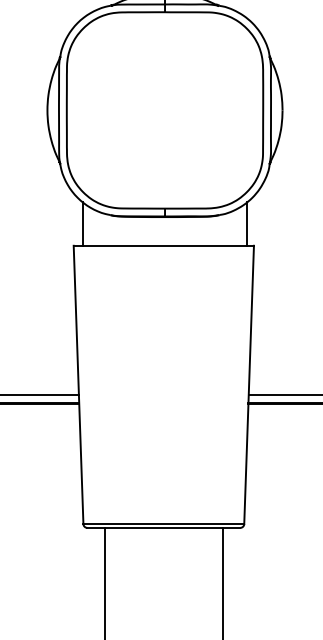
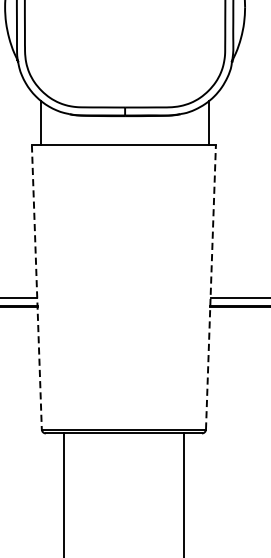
line: (249, 384) -> (211, 287), solid -> dashed
line: (78, 385) -> (36, 288), solid -> dashed

